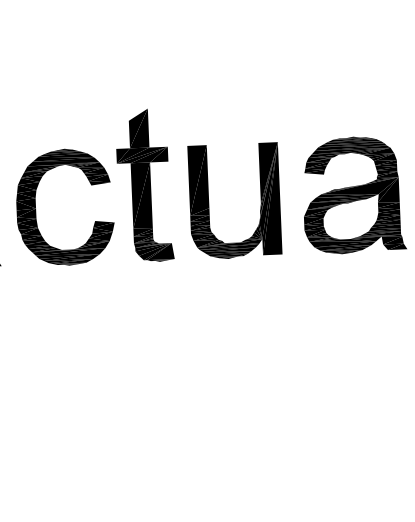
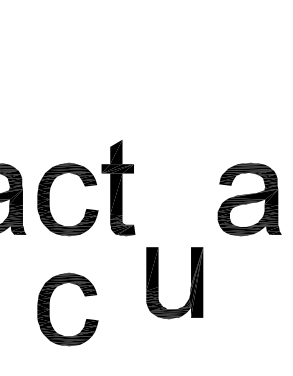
part: (209, 202) -> (158, 283), moved
part: (43, 383) -> (49, 309), added

